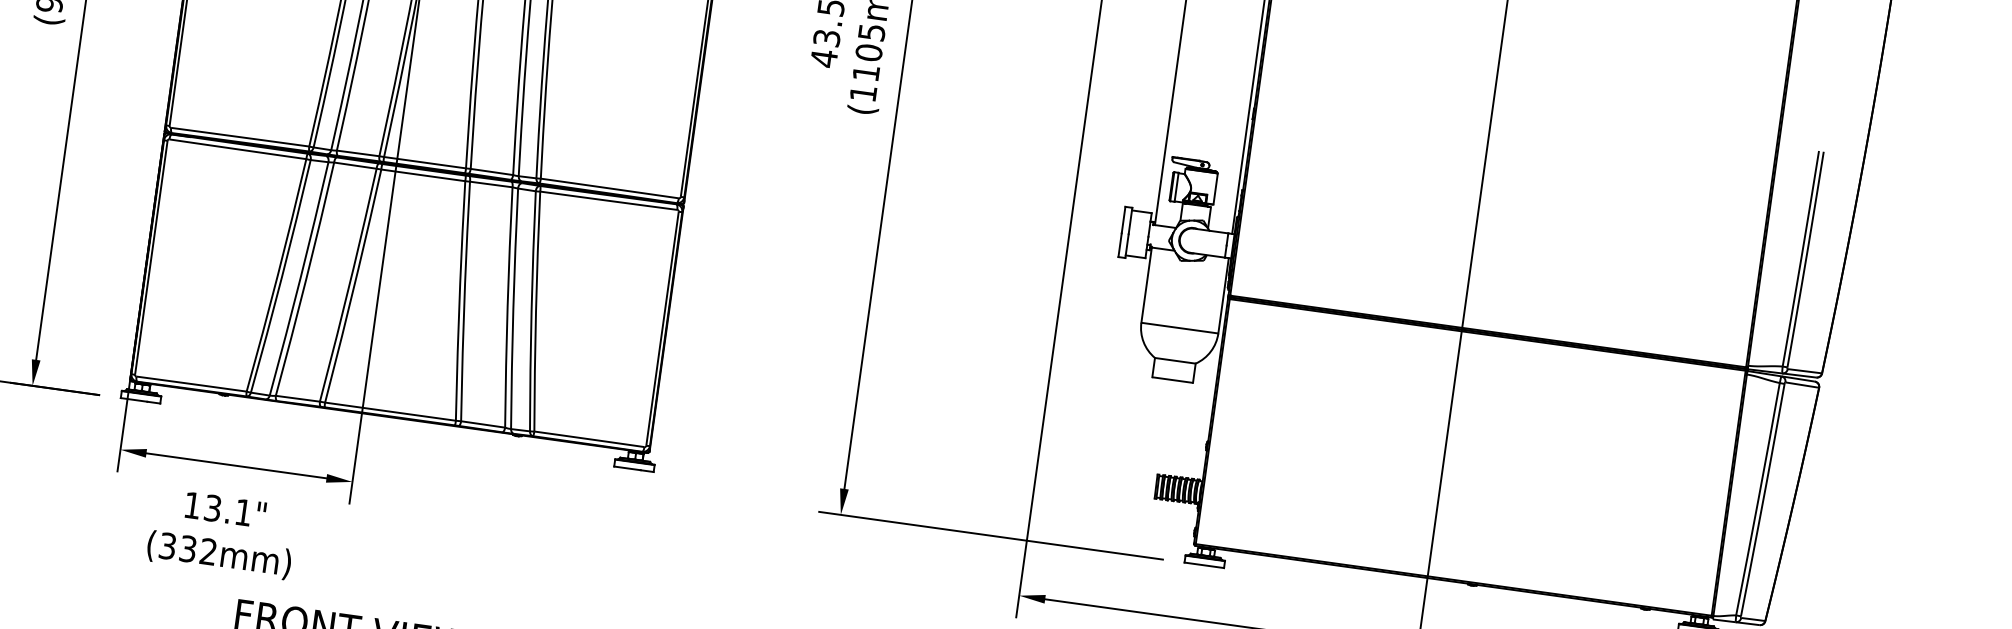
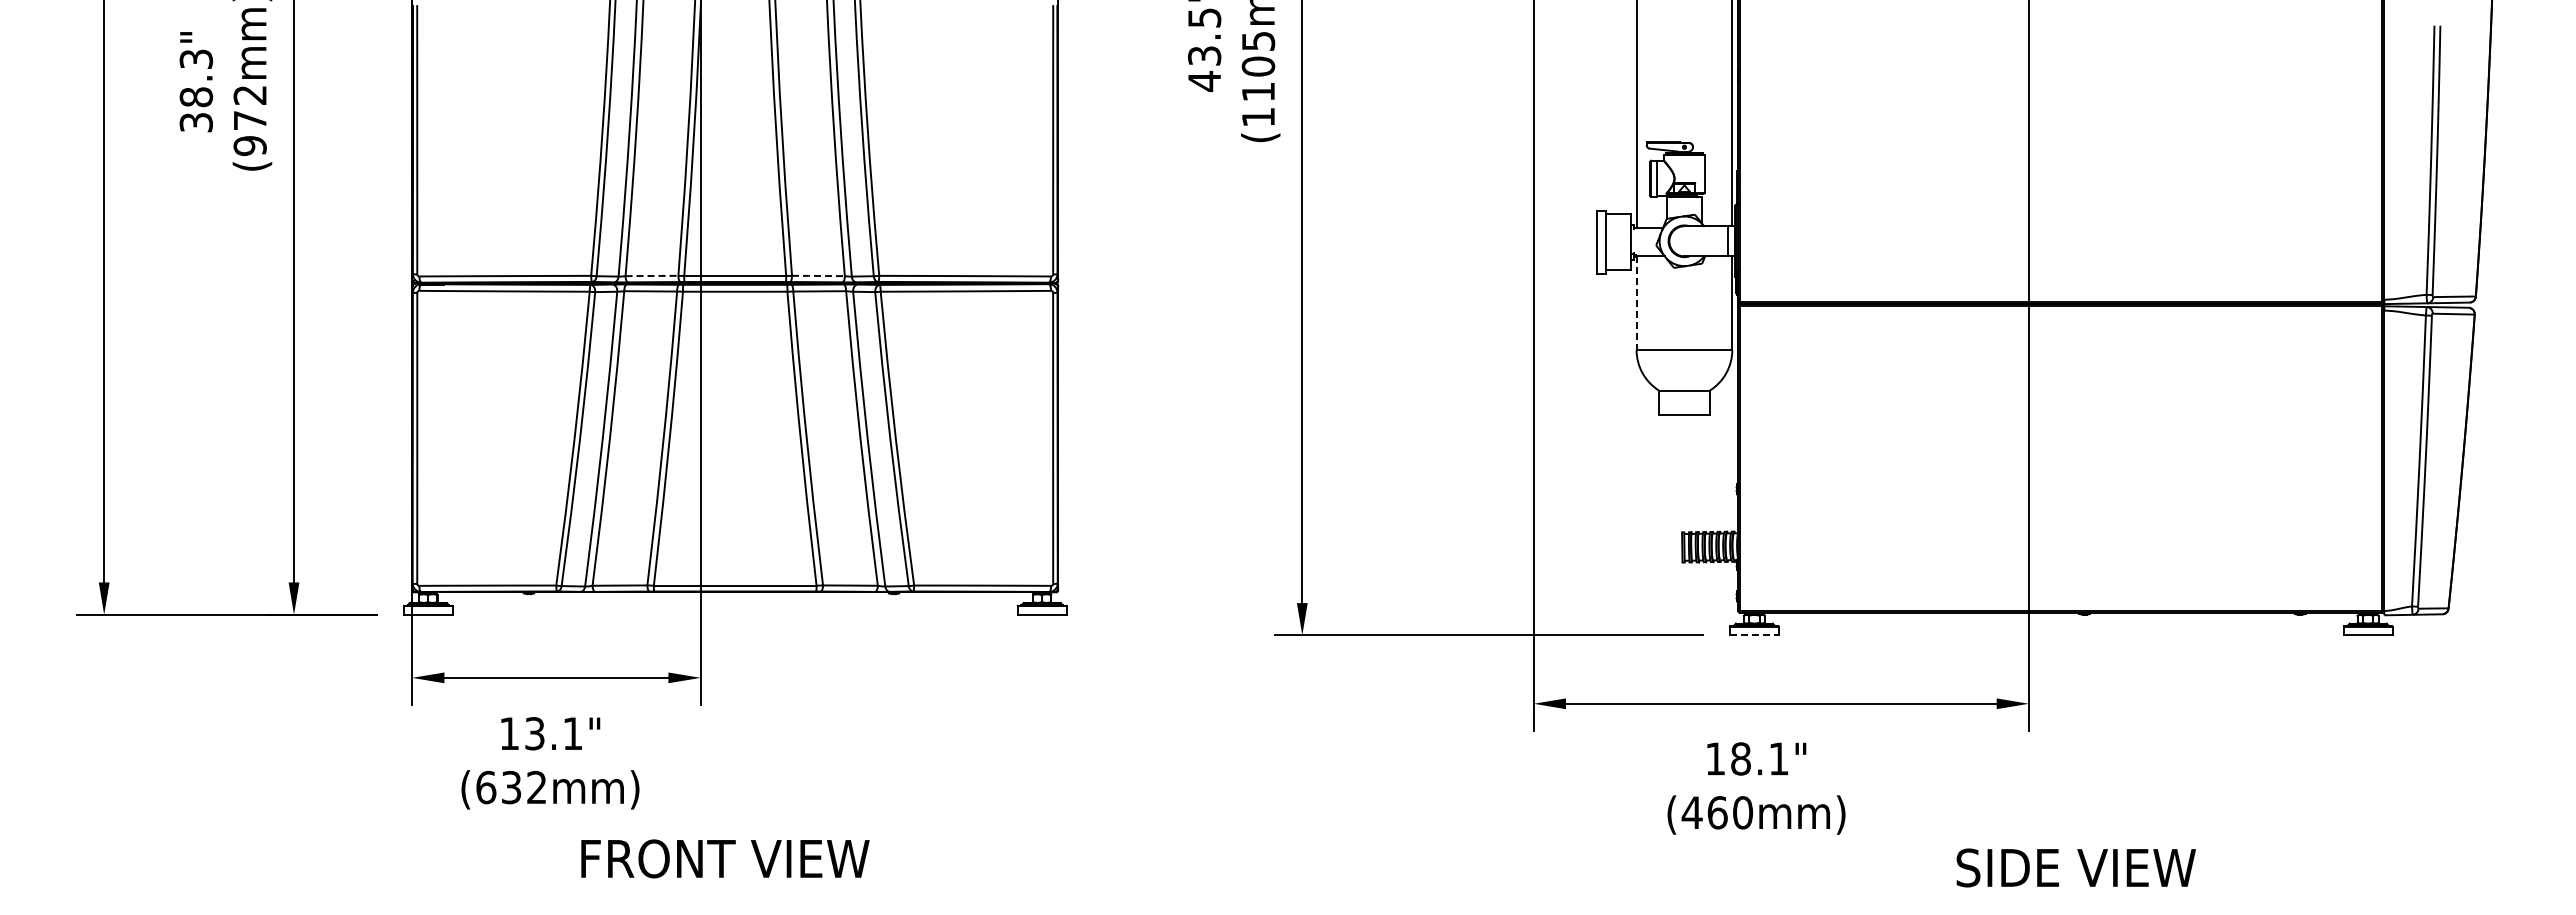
line: (358, 153) -> (652, 275), solid -> dashed
line: (492, 171) -> (818, 275), solid -> dashed
line: (1146, 285) -> (1636, 303), solid -> dashed
text: (168, 546) -> (486, 787), (332mm) -> (632mm)
line: (1204, 565) -> (1754, 635), solid -> dashed

